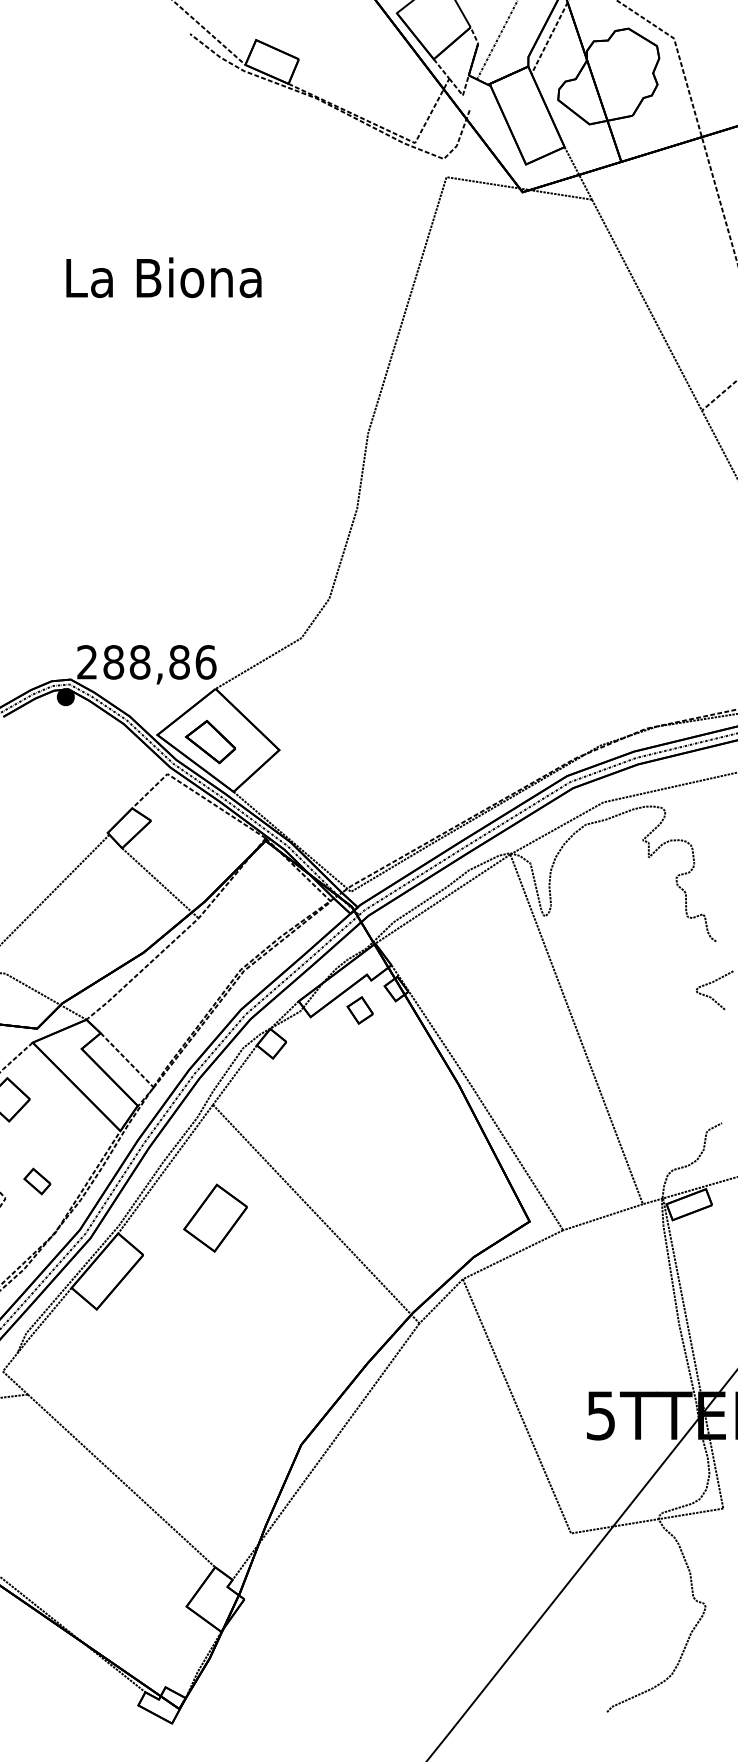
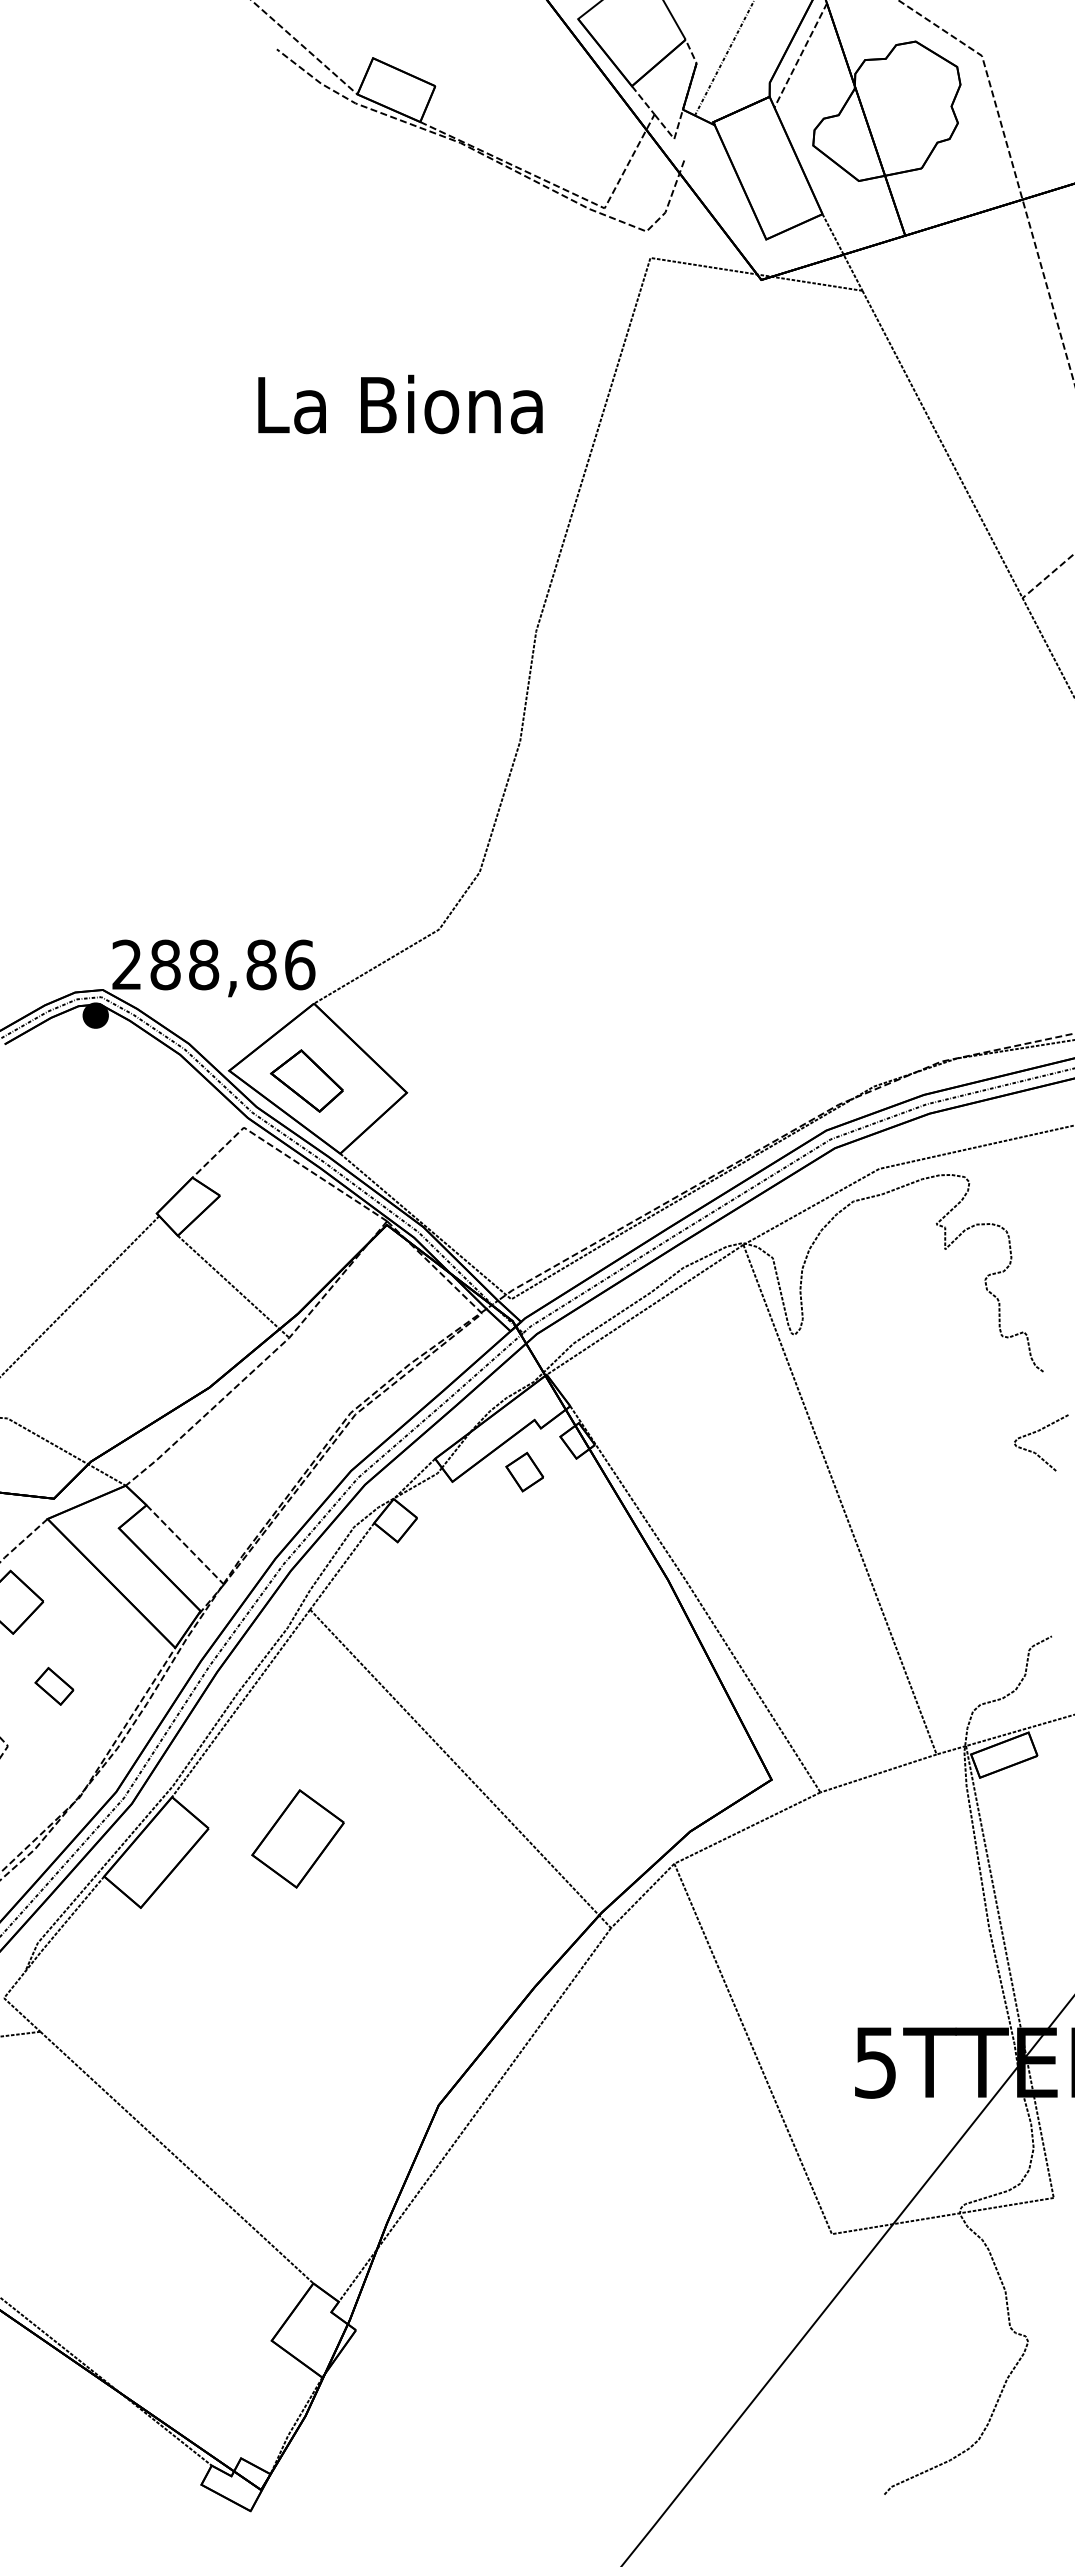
text: (163, 277) -> (399, 404), moved
part: (37, 1181) -> (54, 1686), moved
part: (215, 1217) -> (297, 1837), moved

